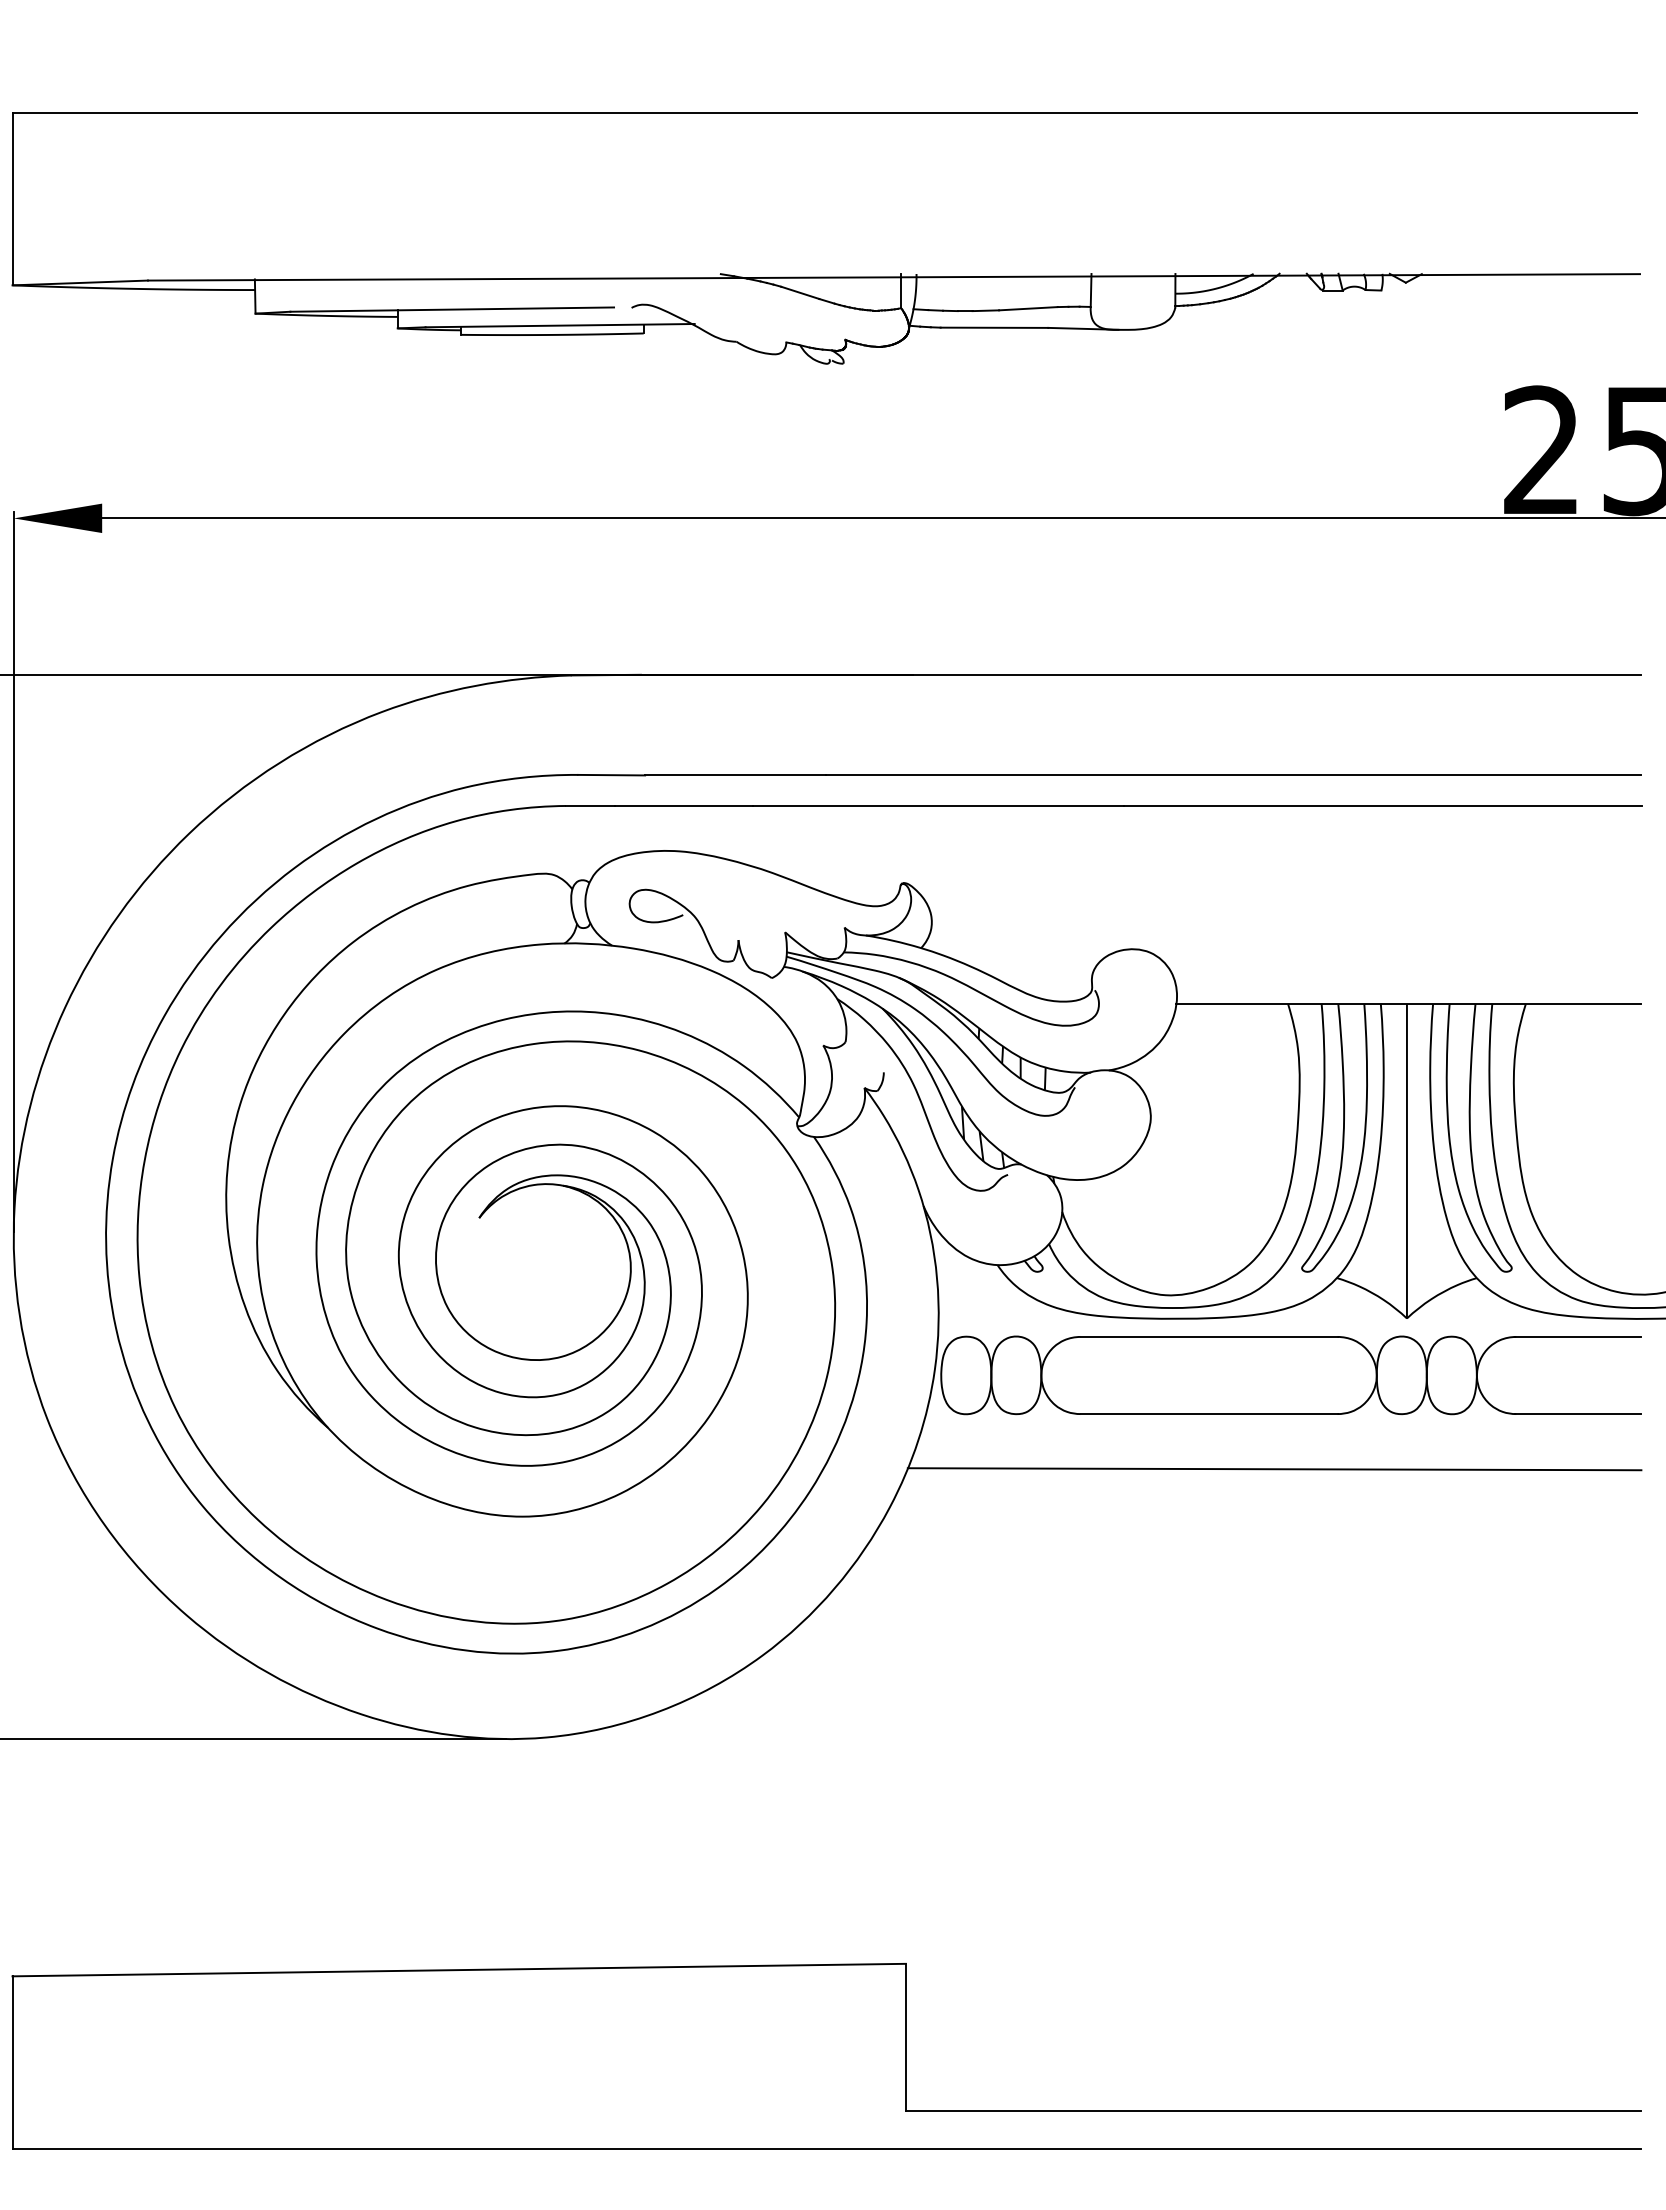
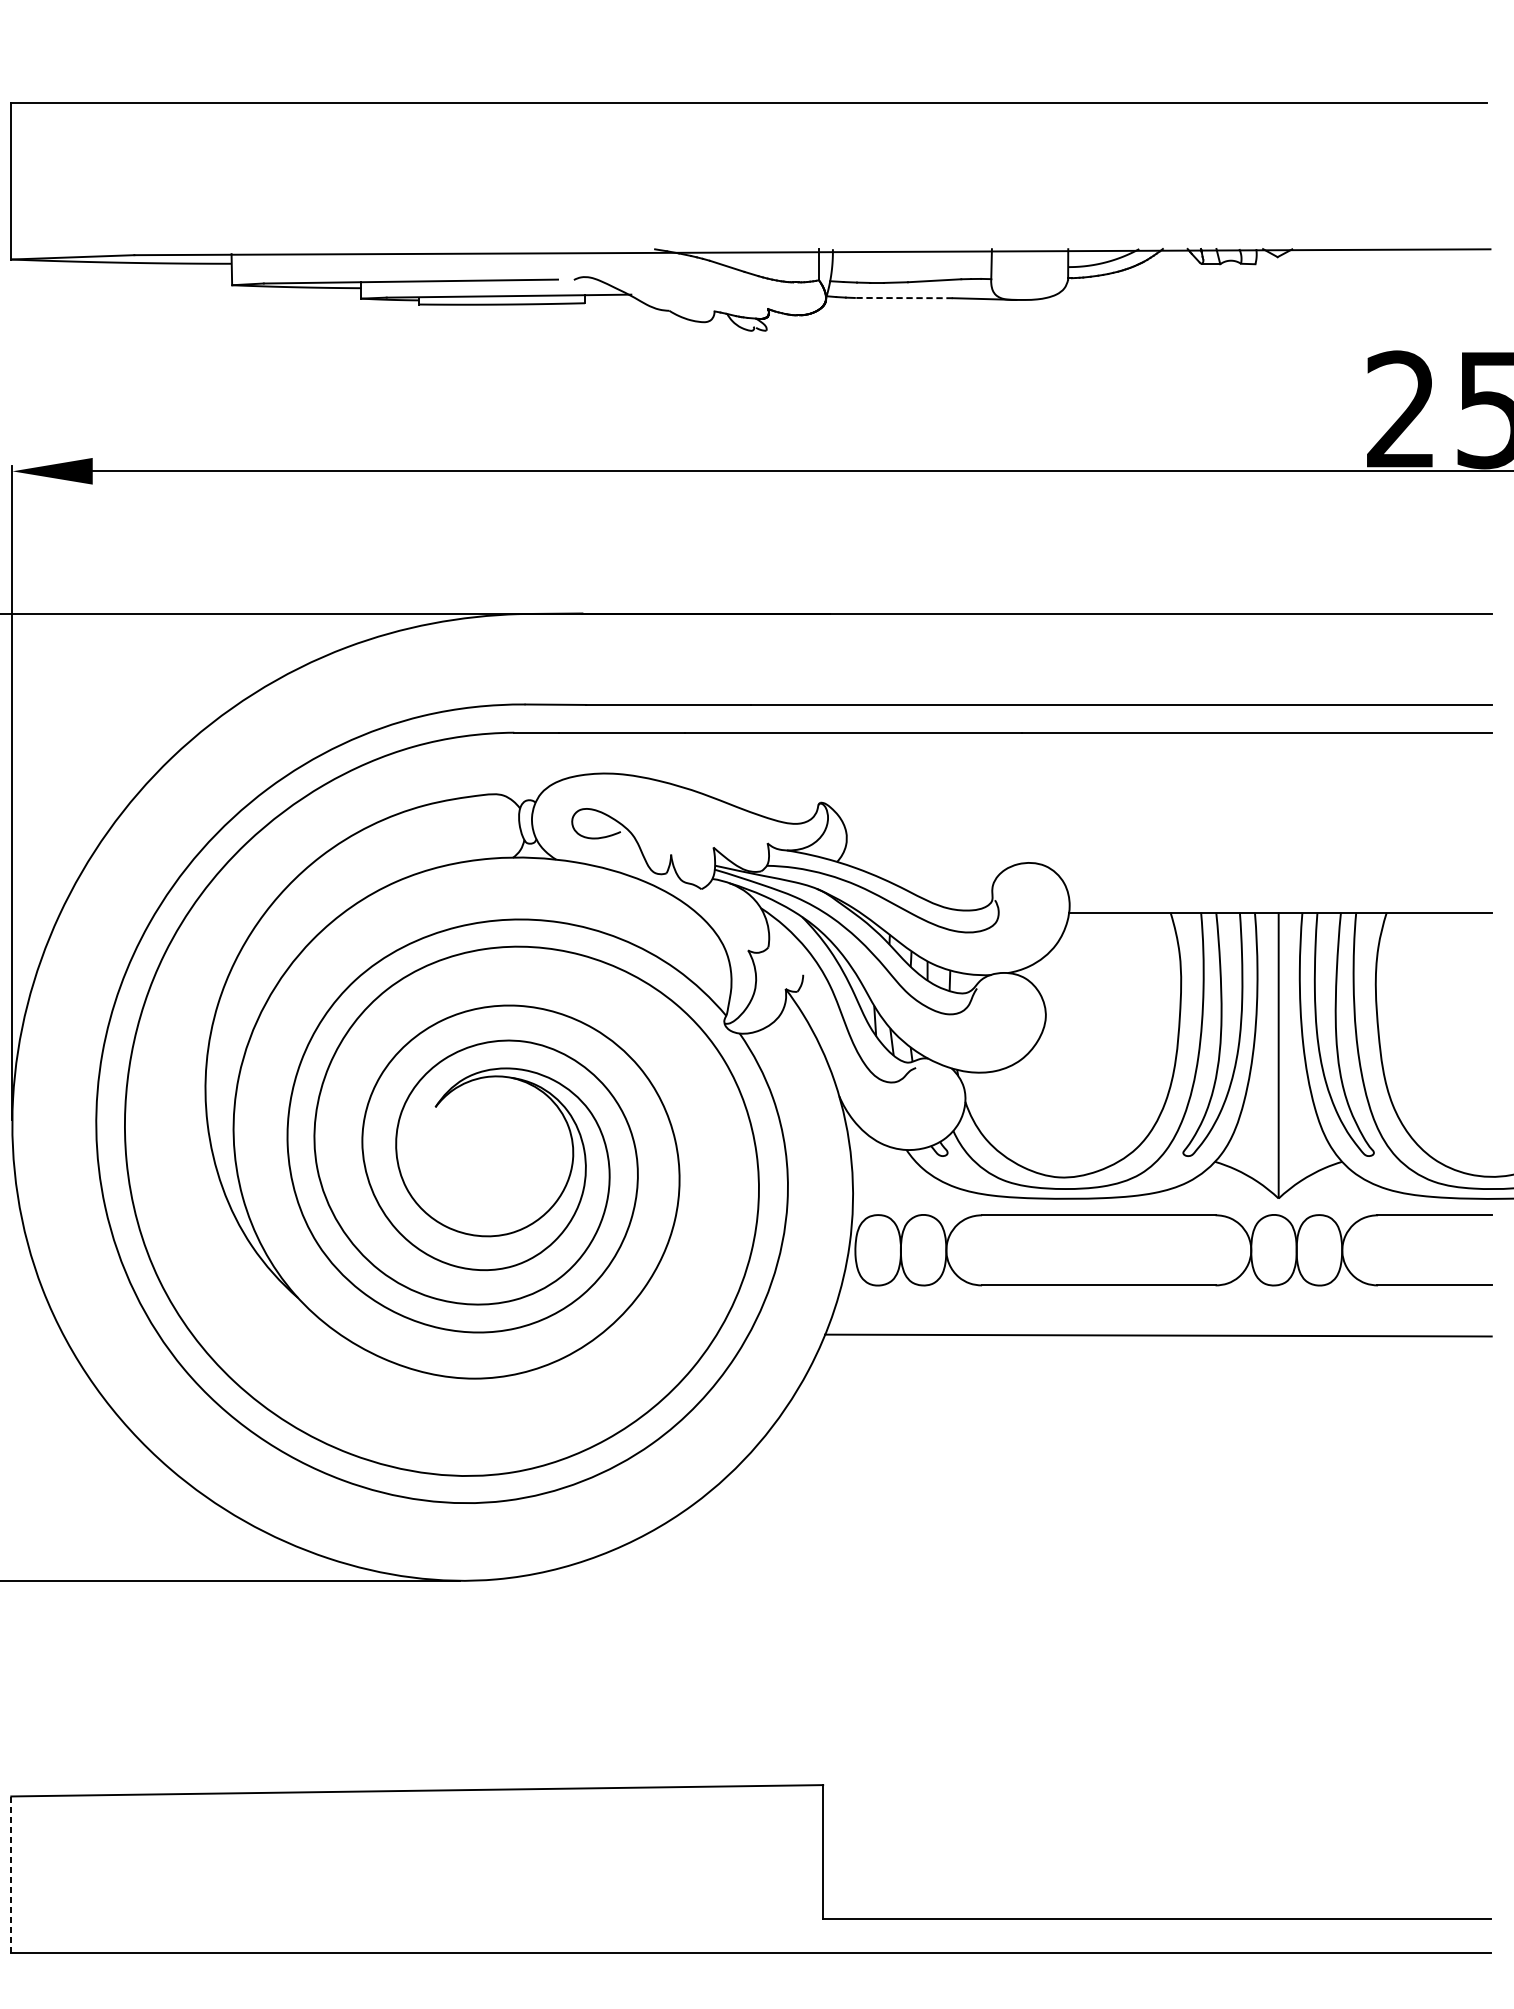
line: (994, 327) -> (903, 297), solid -> dashed
line: (12, 2062) -> (11, 1874), solid -> dashed

